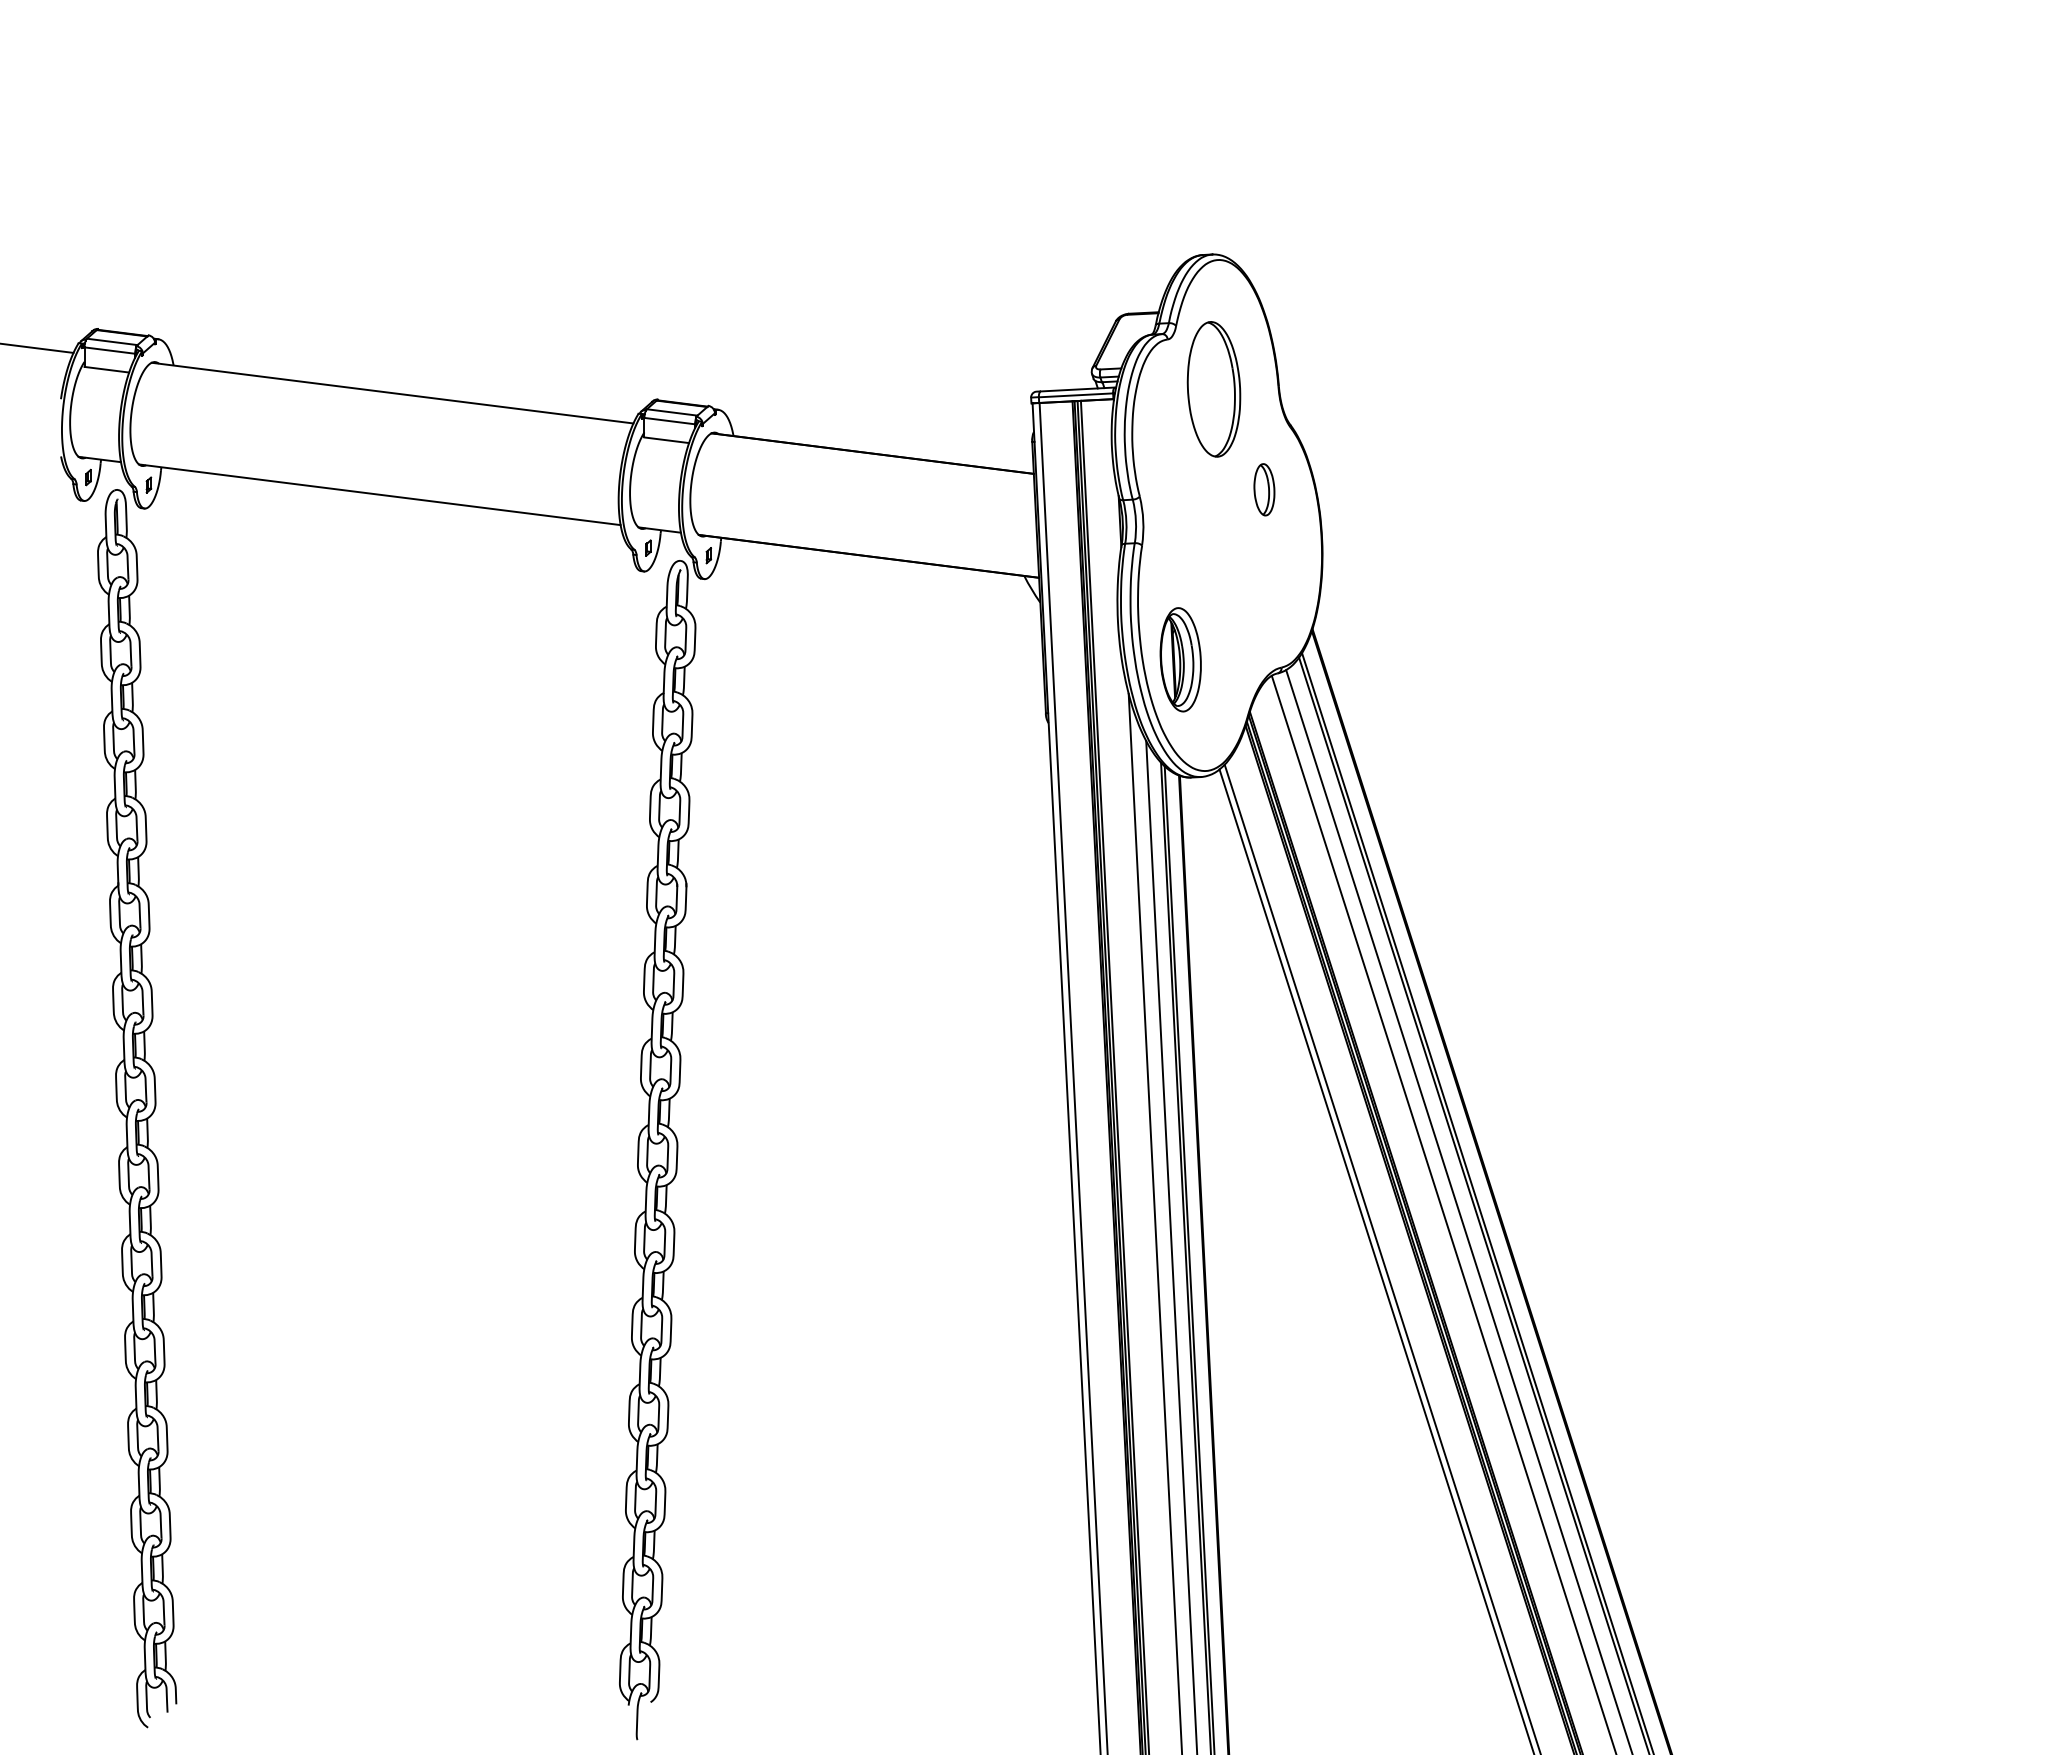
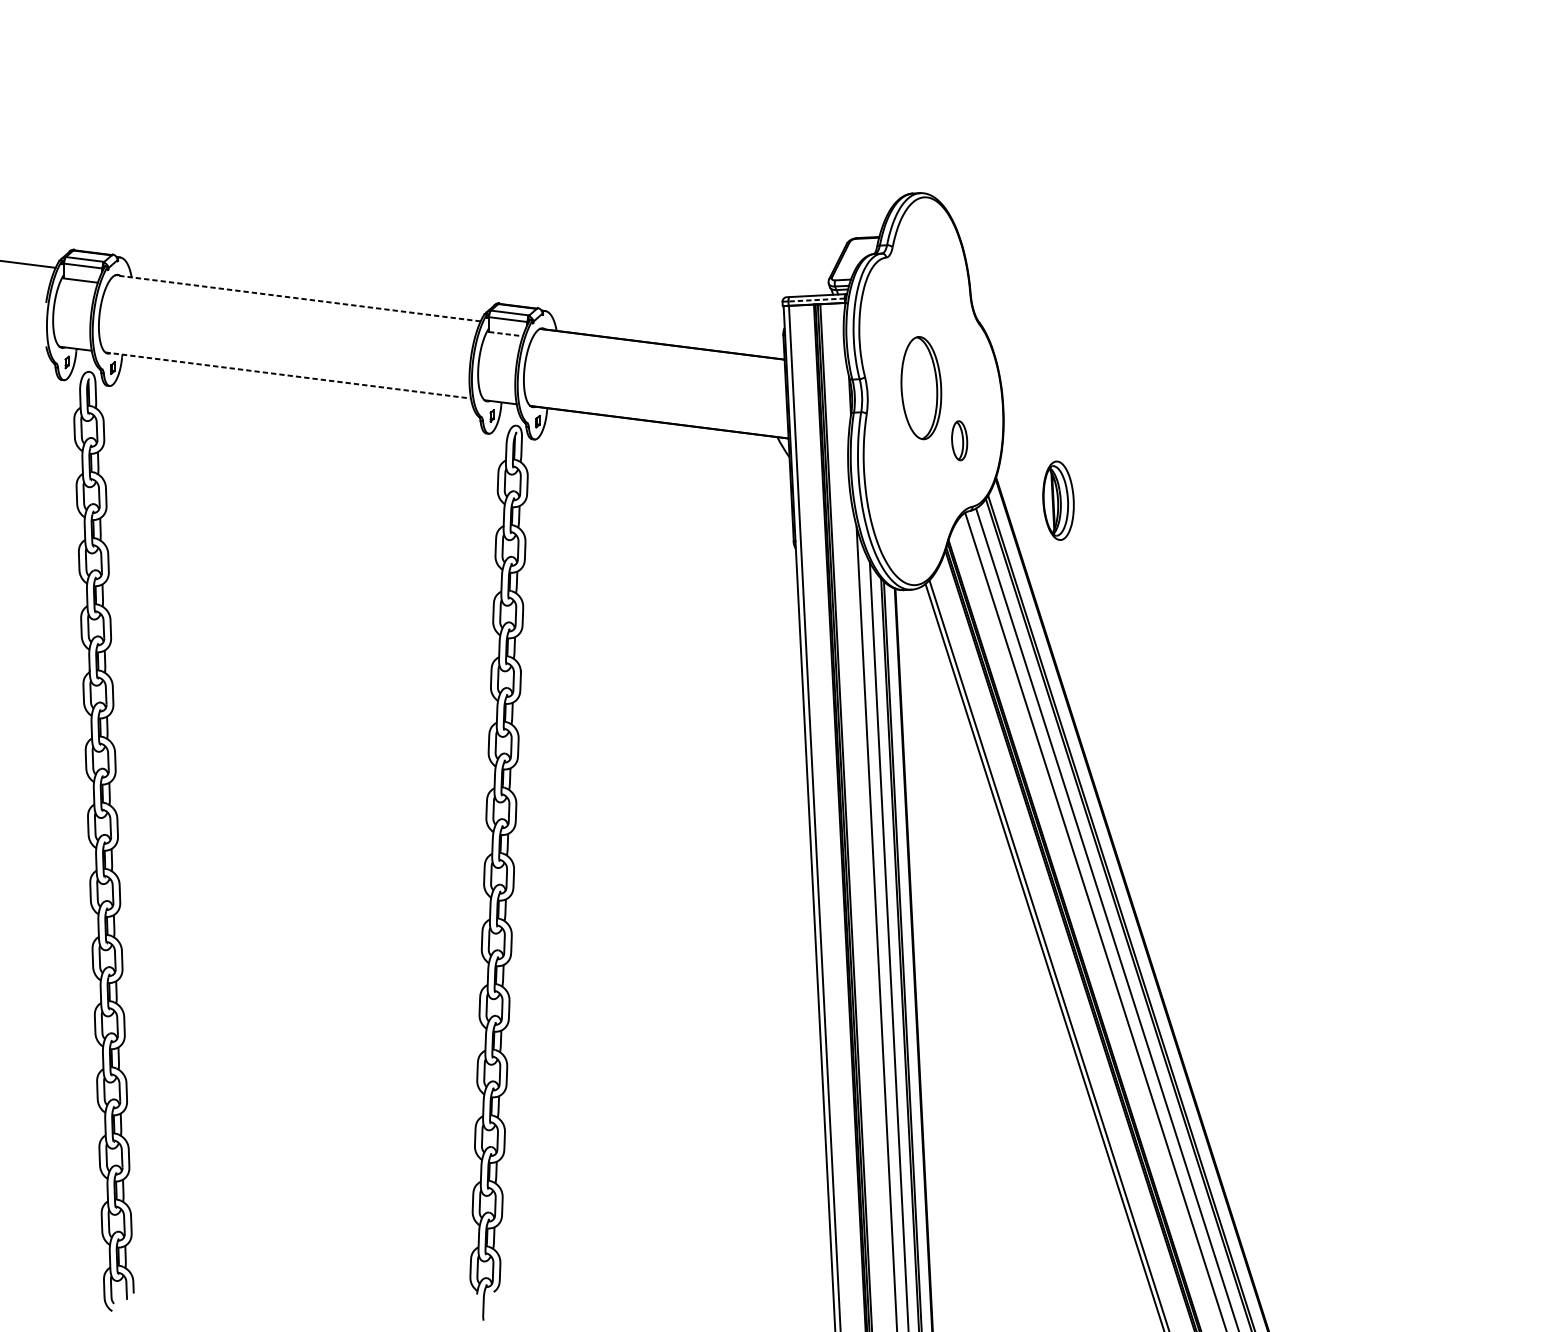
part: (1213, 389) -> (920, 388), moved
line: (392, 393) -> (297, 298), solid -> dashed
line: (1075, 395) -> (816, 300), solid -> dashed
line: (667, 440) -> (506, 334), solid -> dashed
part: (1264, 489) -> (959, 440), moved
line: (379, 494) -> (287, 375), solid -> dashed
part: (1180, 659) -> (1058, 500), moved

